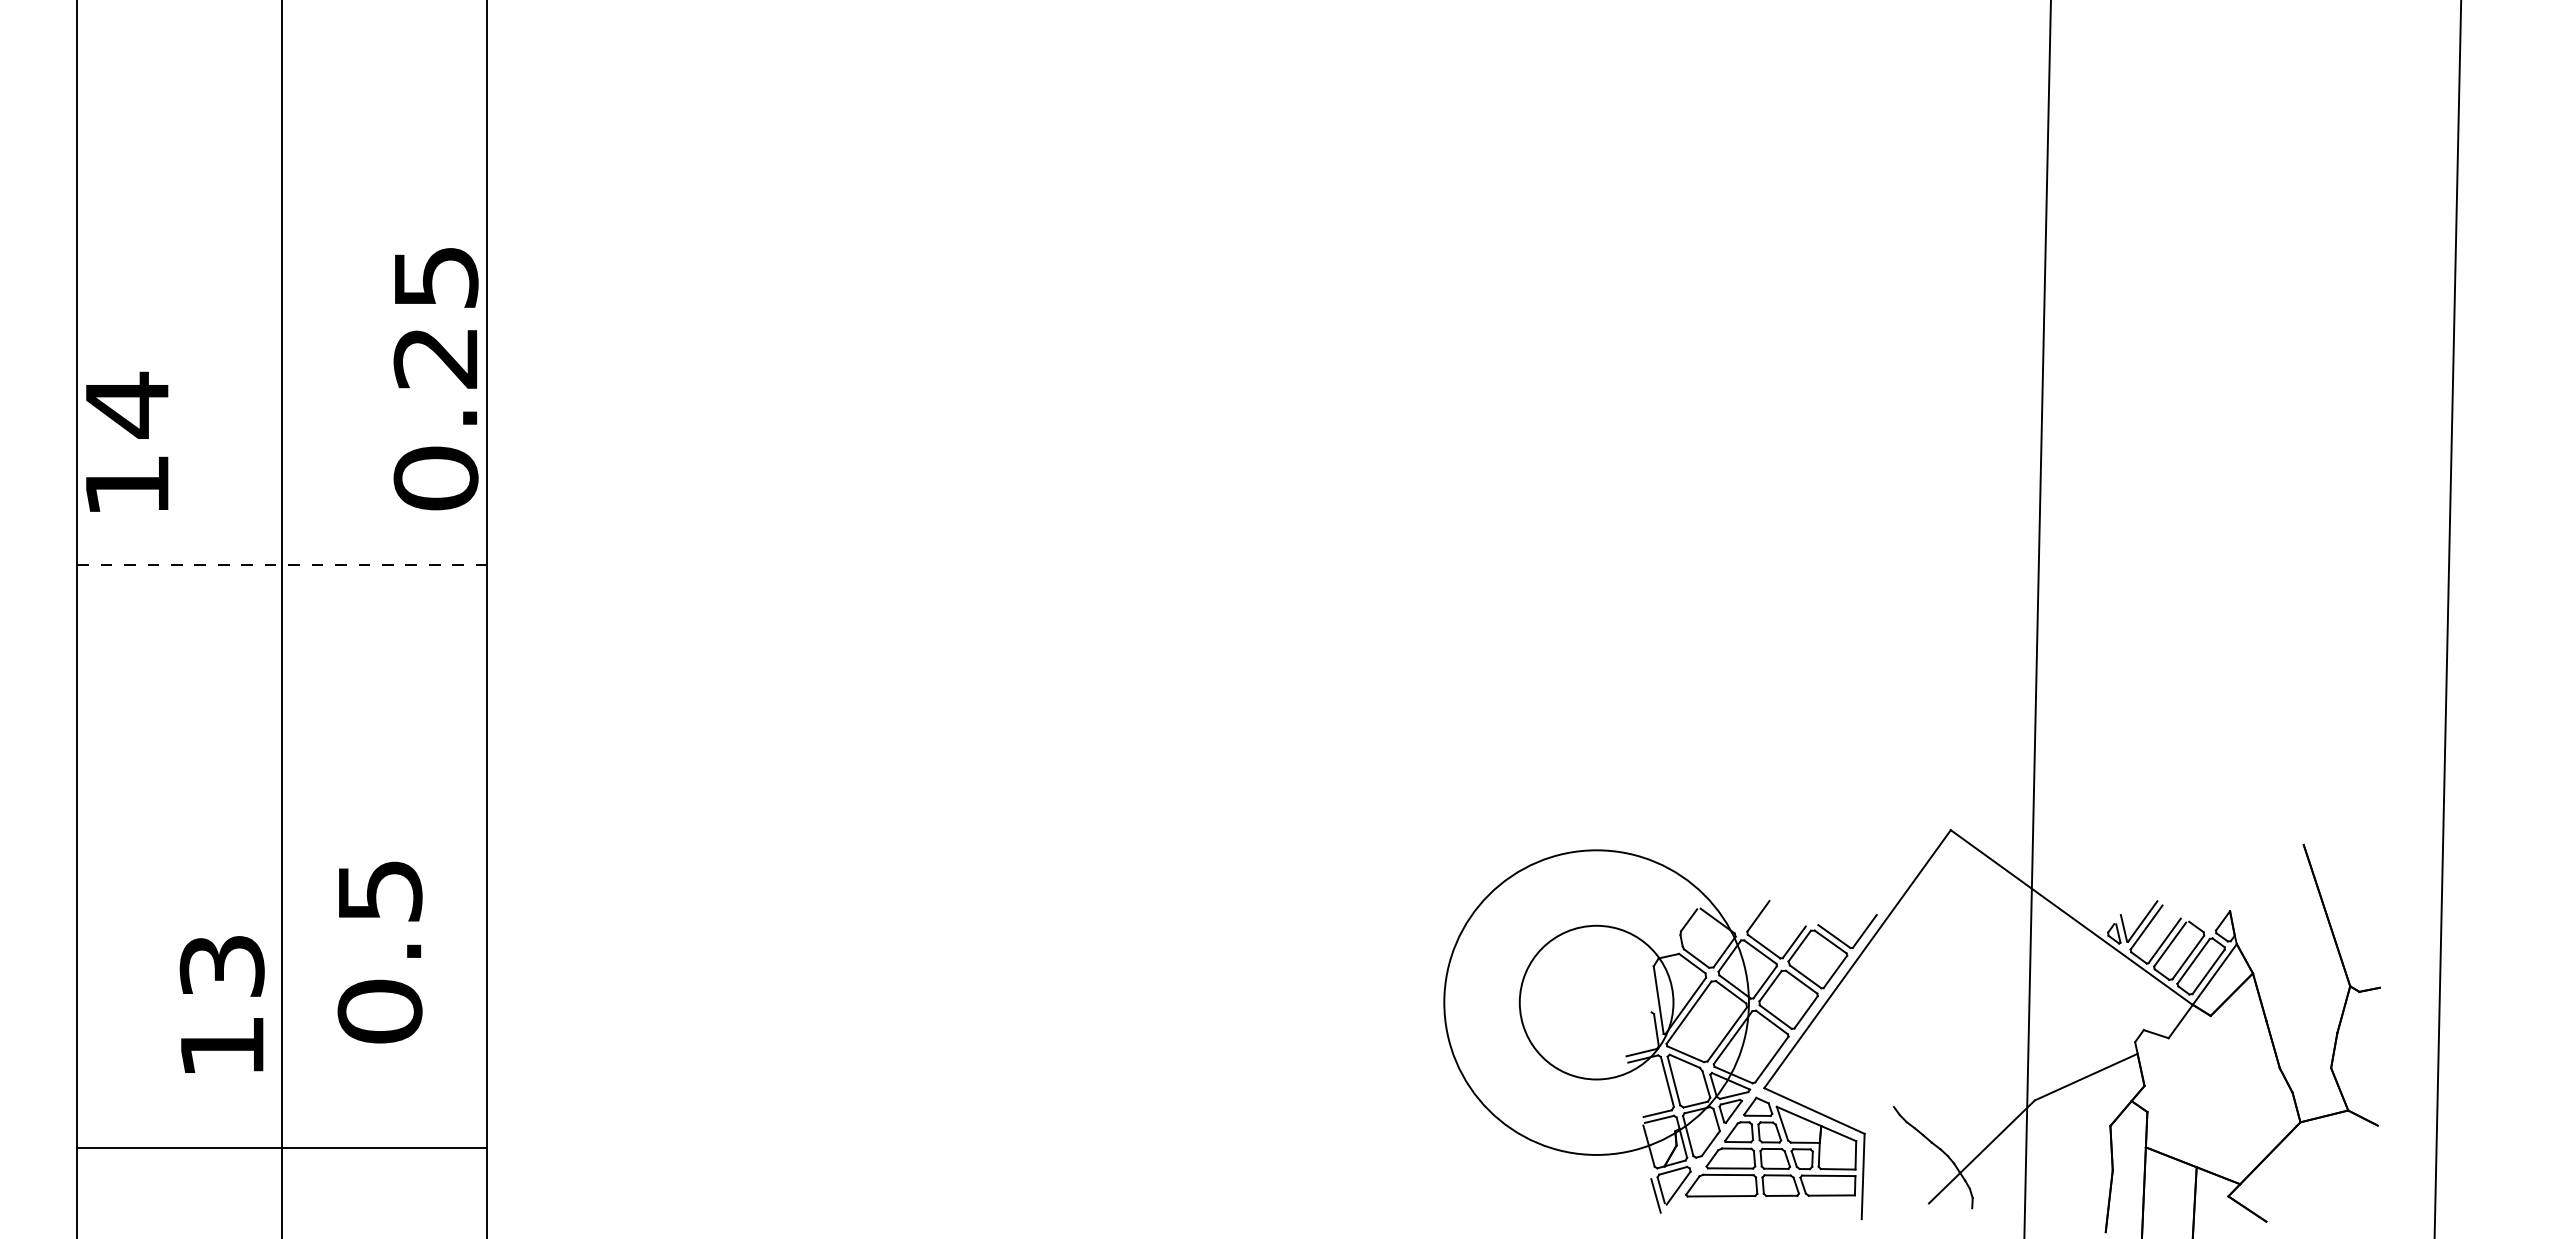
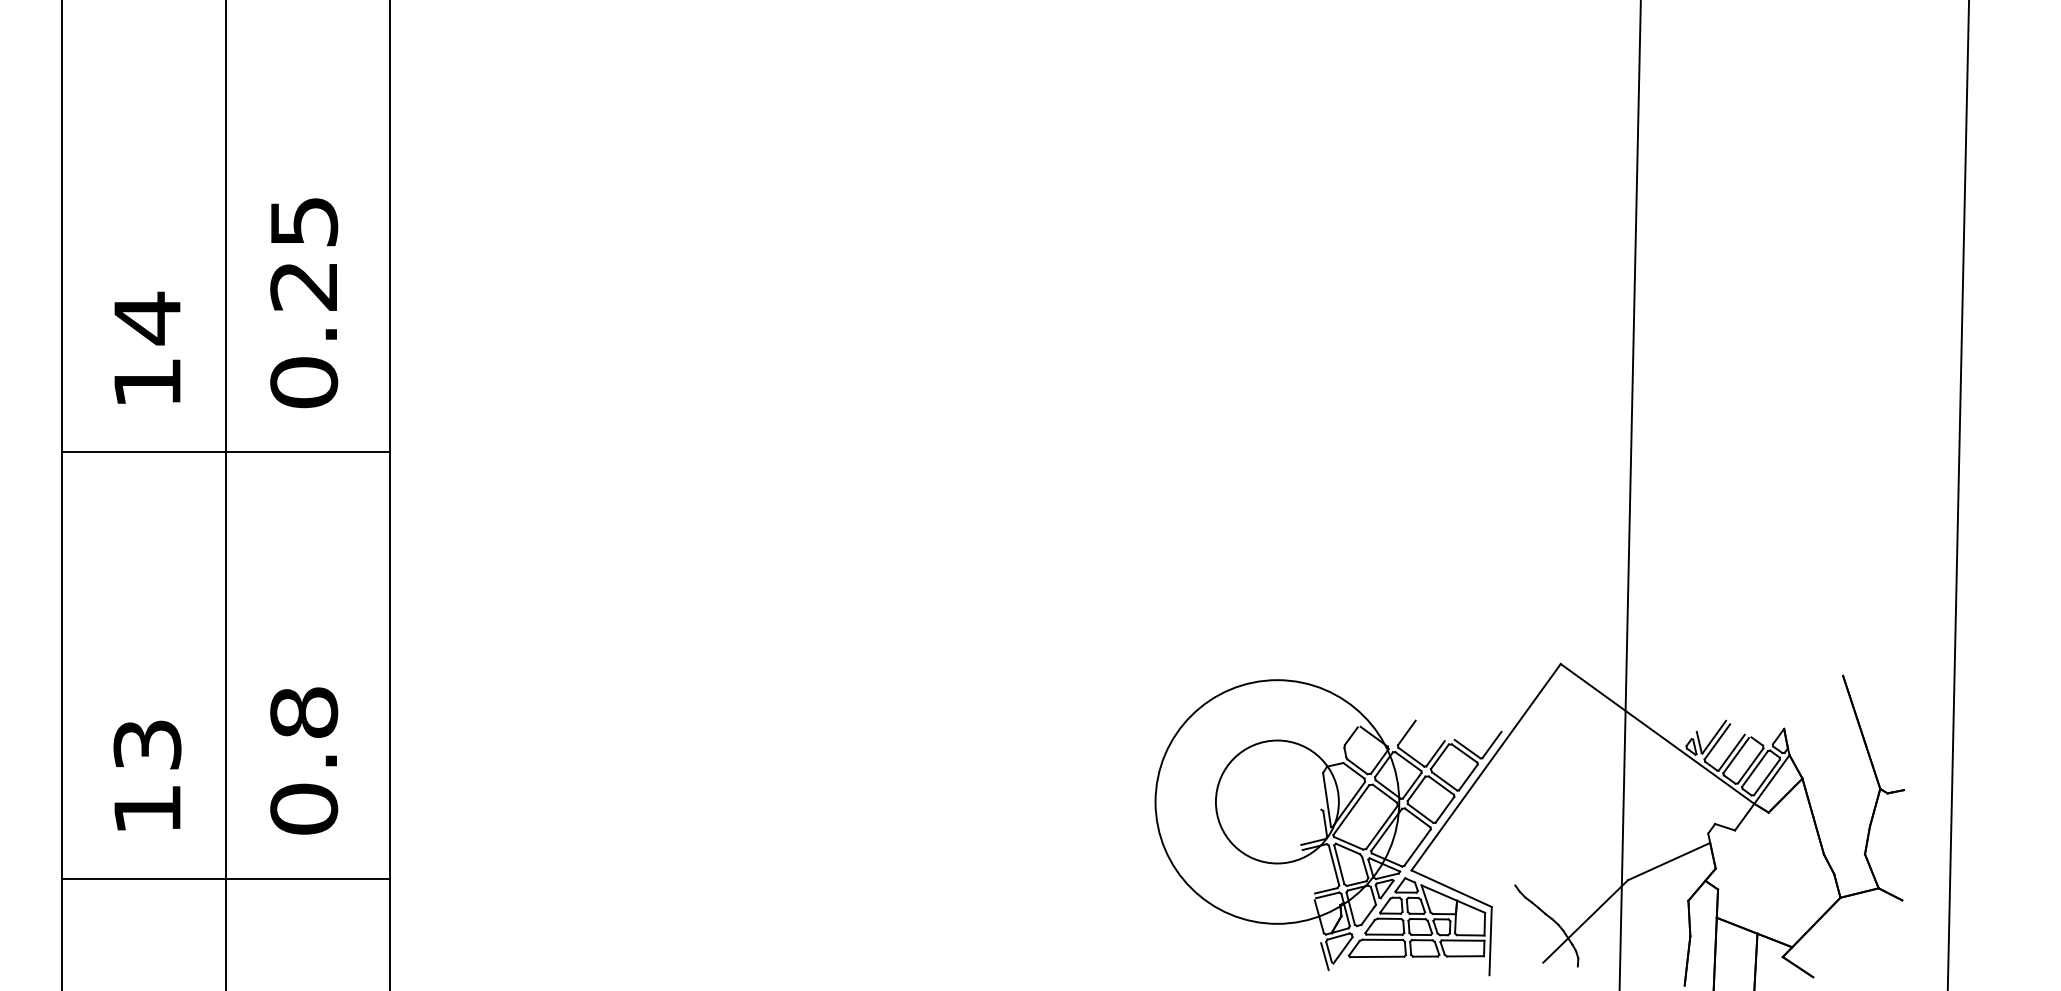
text: (435, 379) -> (303, 303), moved
text: (127, 441) -> (147, 347), moved
line: (282, 565) -> (226, 452), dashed -> solid
text: (379, 890) -> (303, 712), 0.5 -> 0.8
text: (221, 1004) -> (146, 775), moved
line: (282, 1147) -> (226, 878), moved

